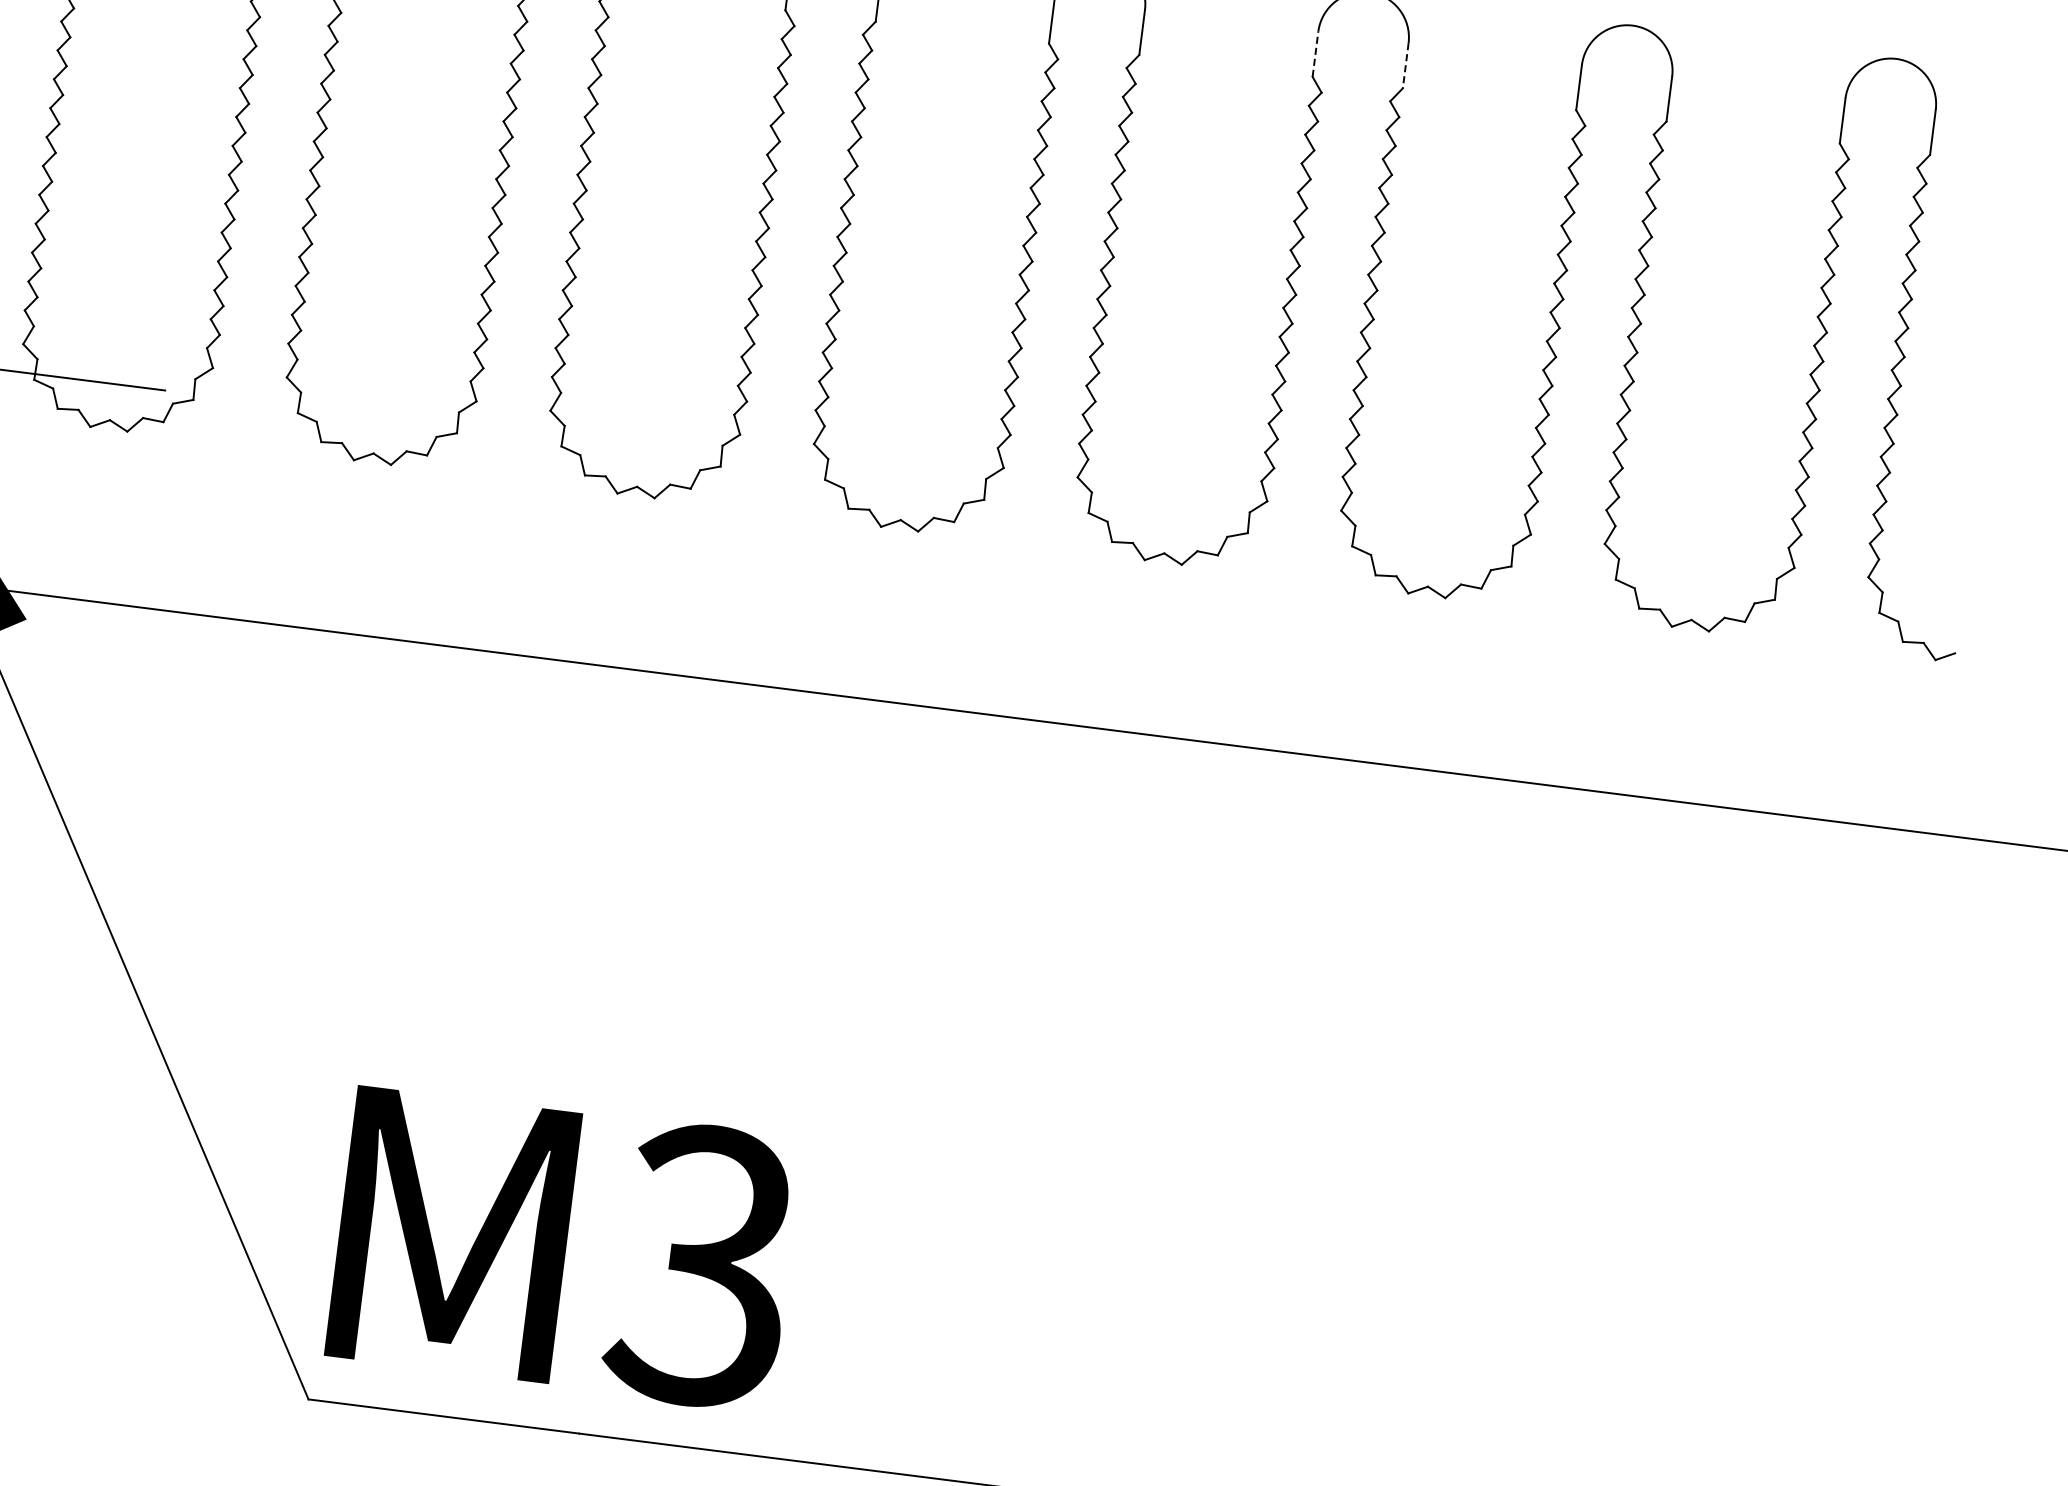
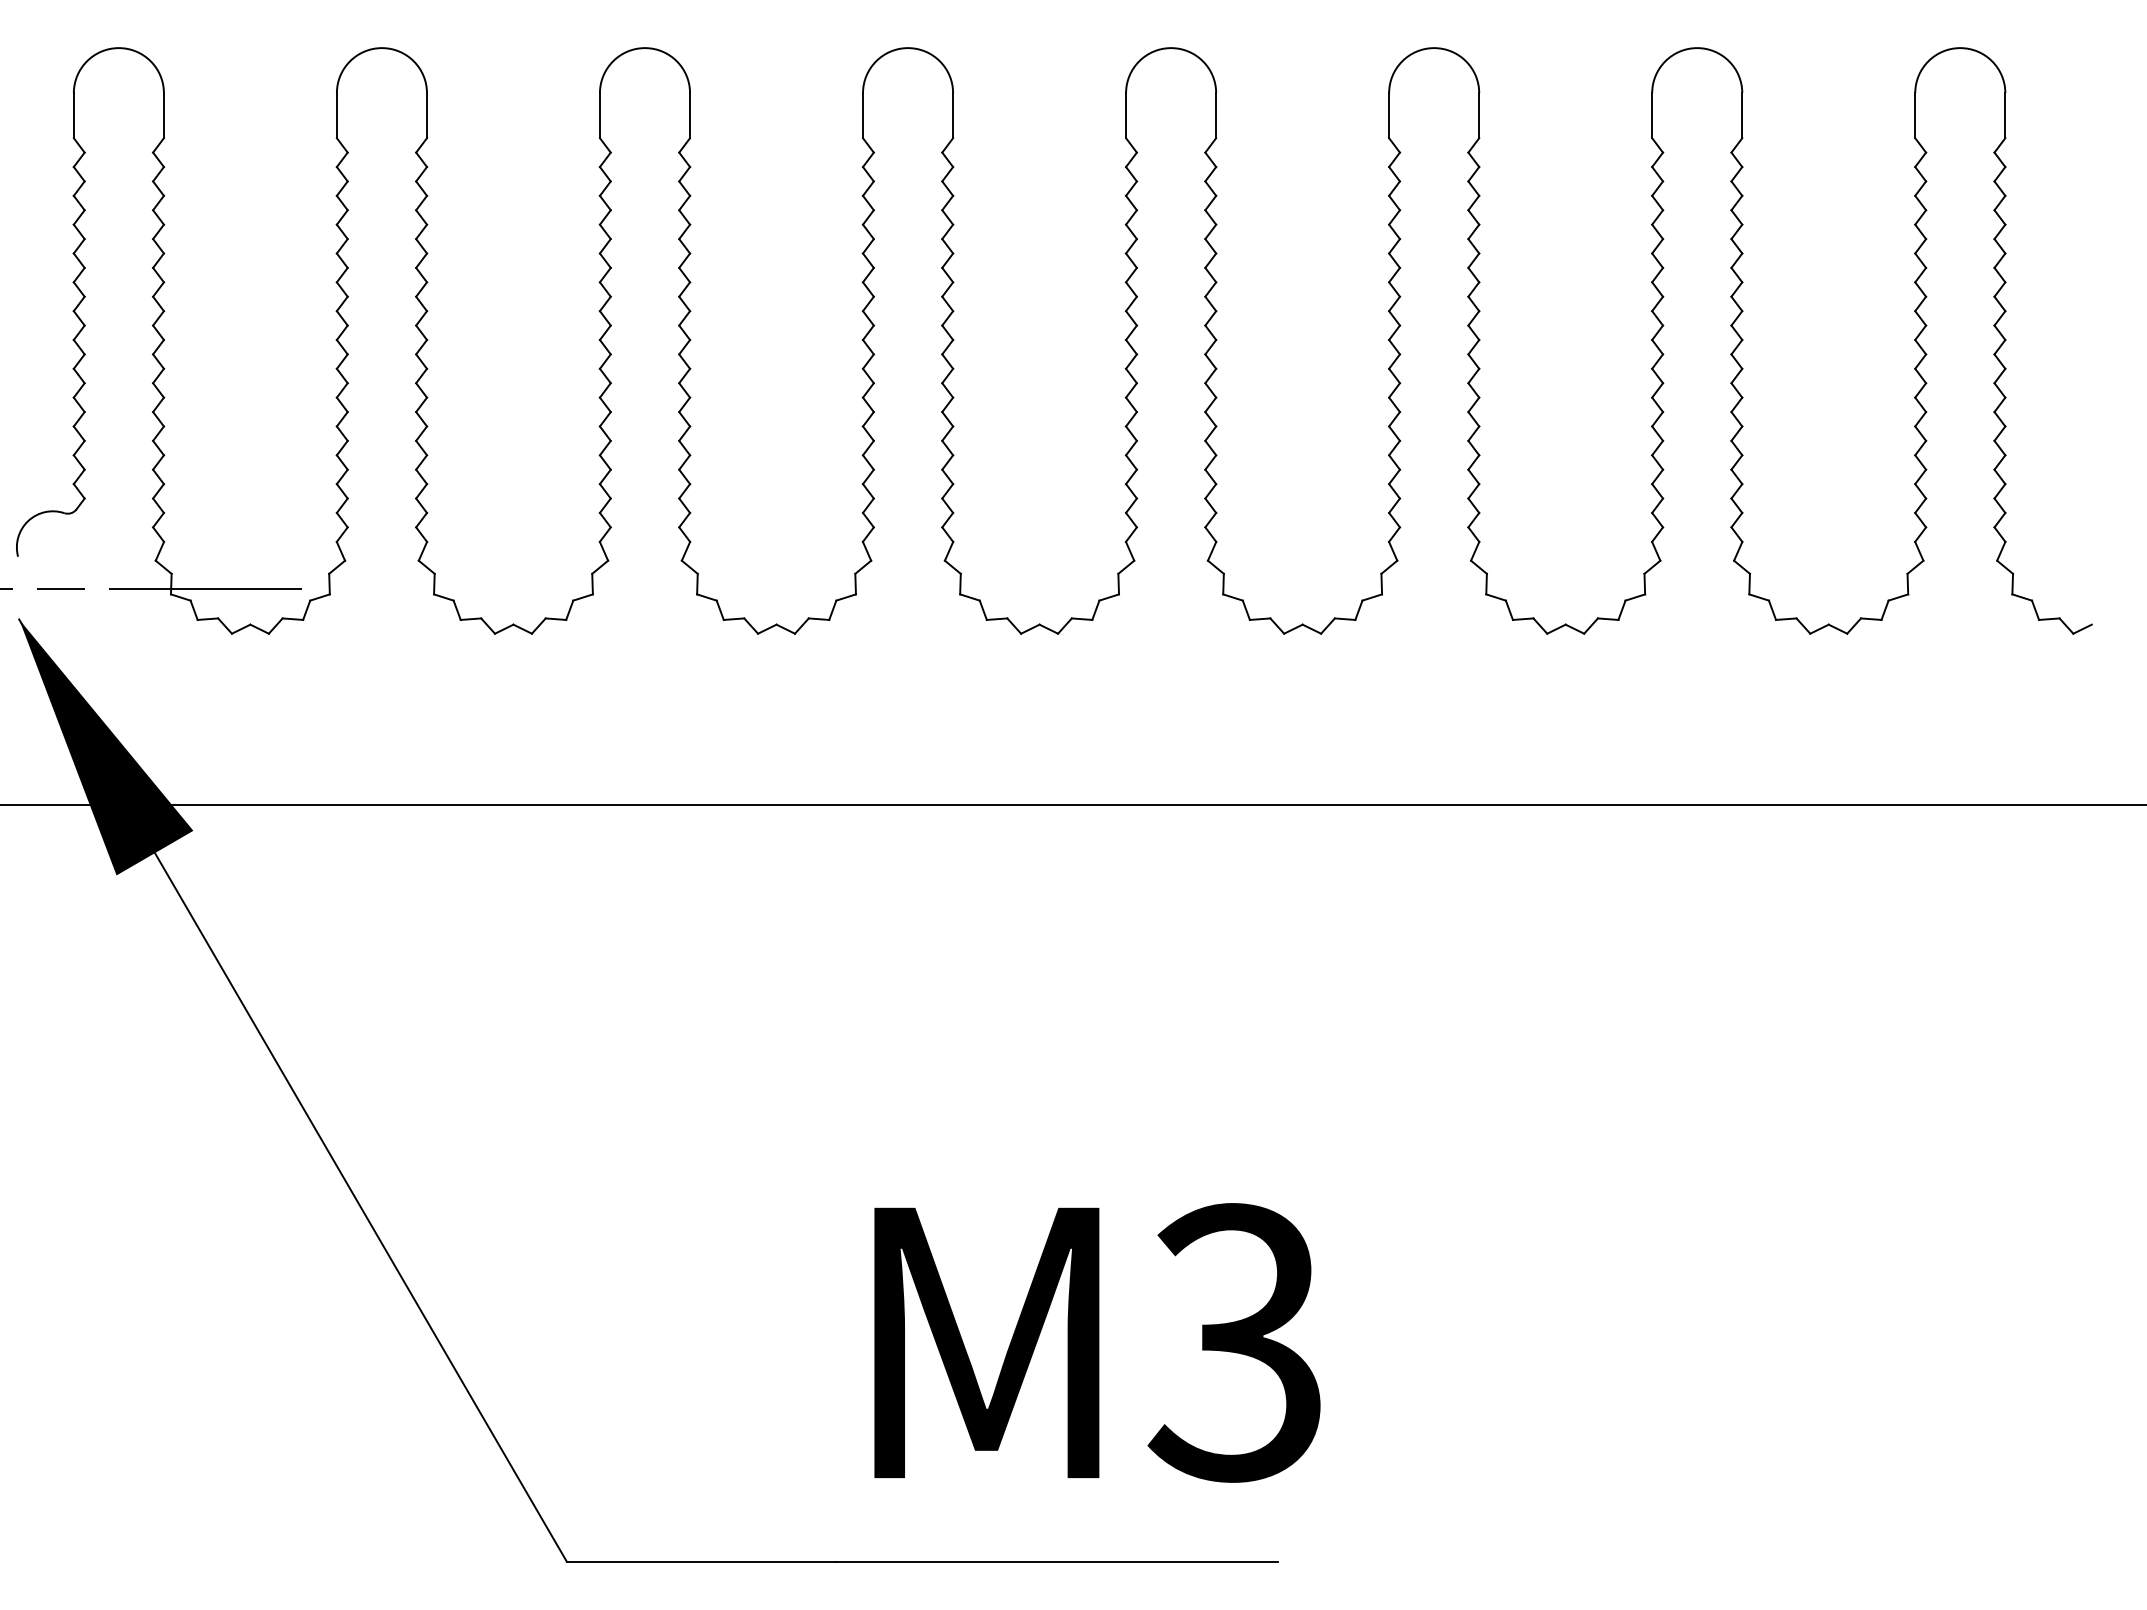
line: (1315, 54) -> (1389, 115), dashed -> solid
line: (1406, 65) -> (1479, 115), dashed -> solid
text: (564, 1248) -> (1097, 1342), moved

